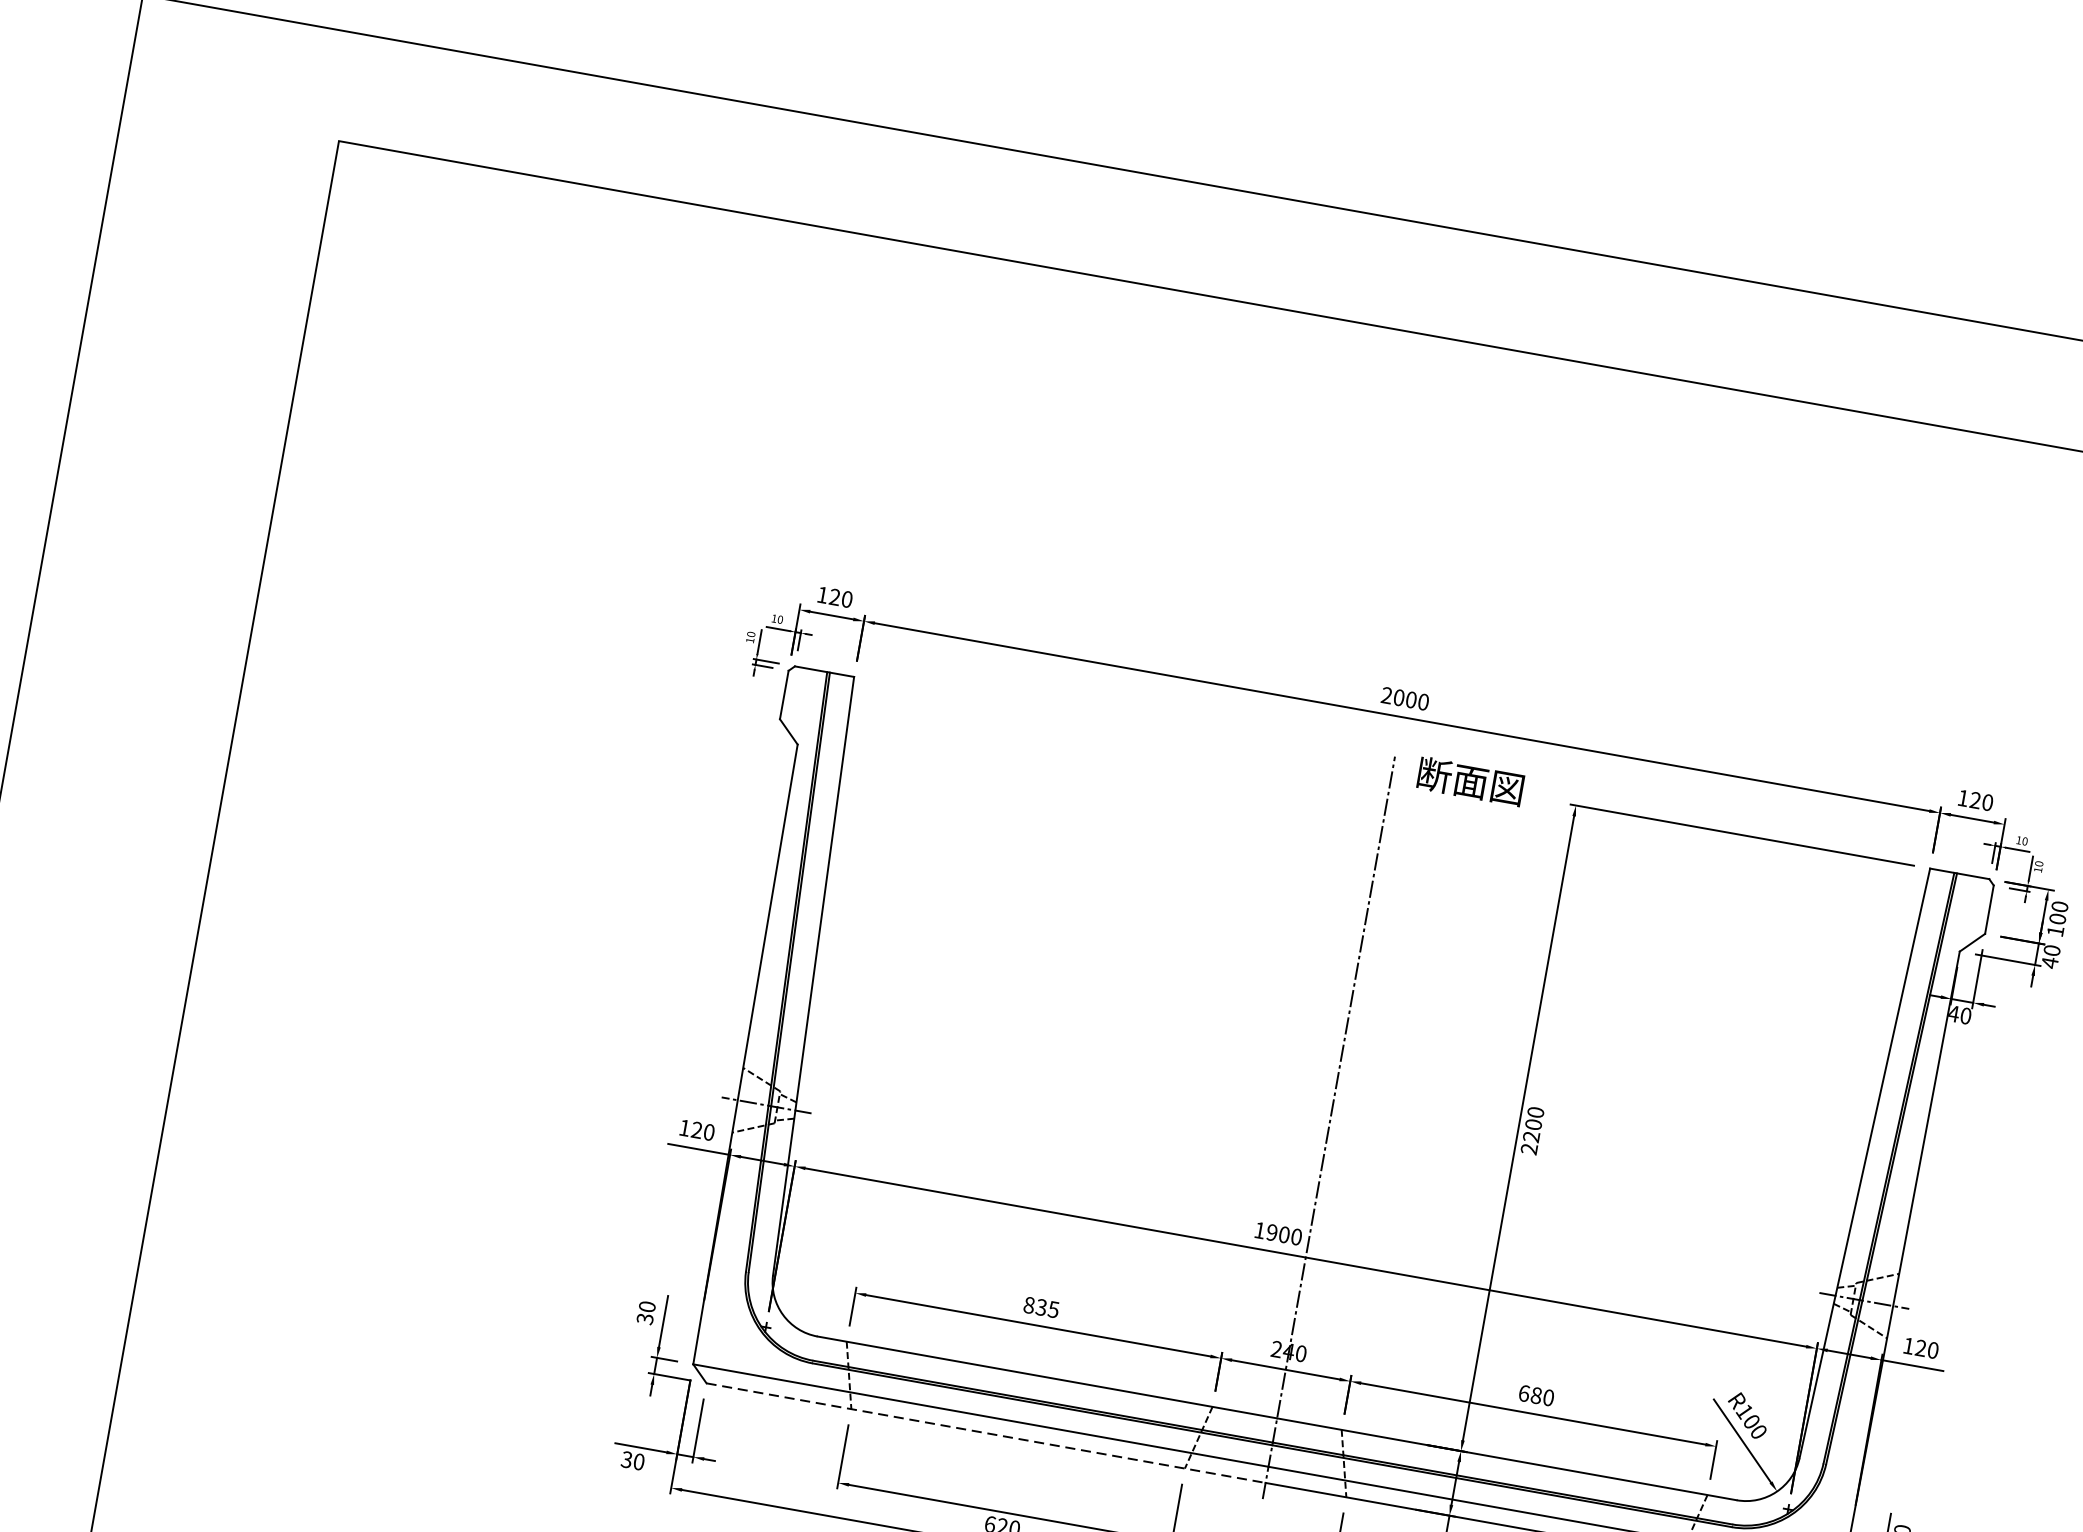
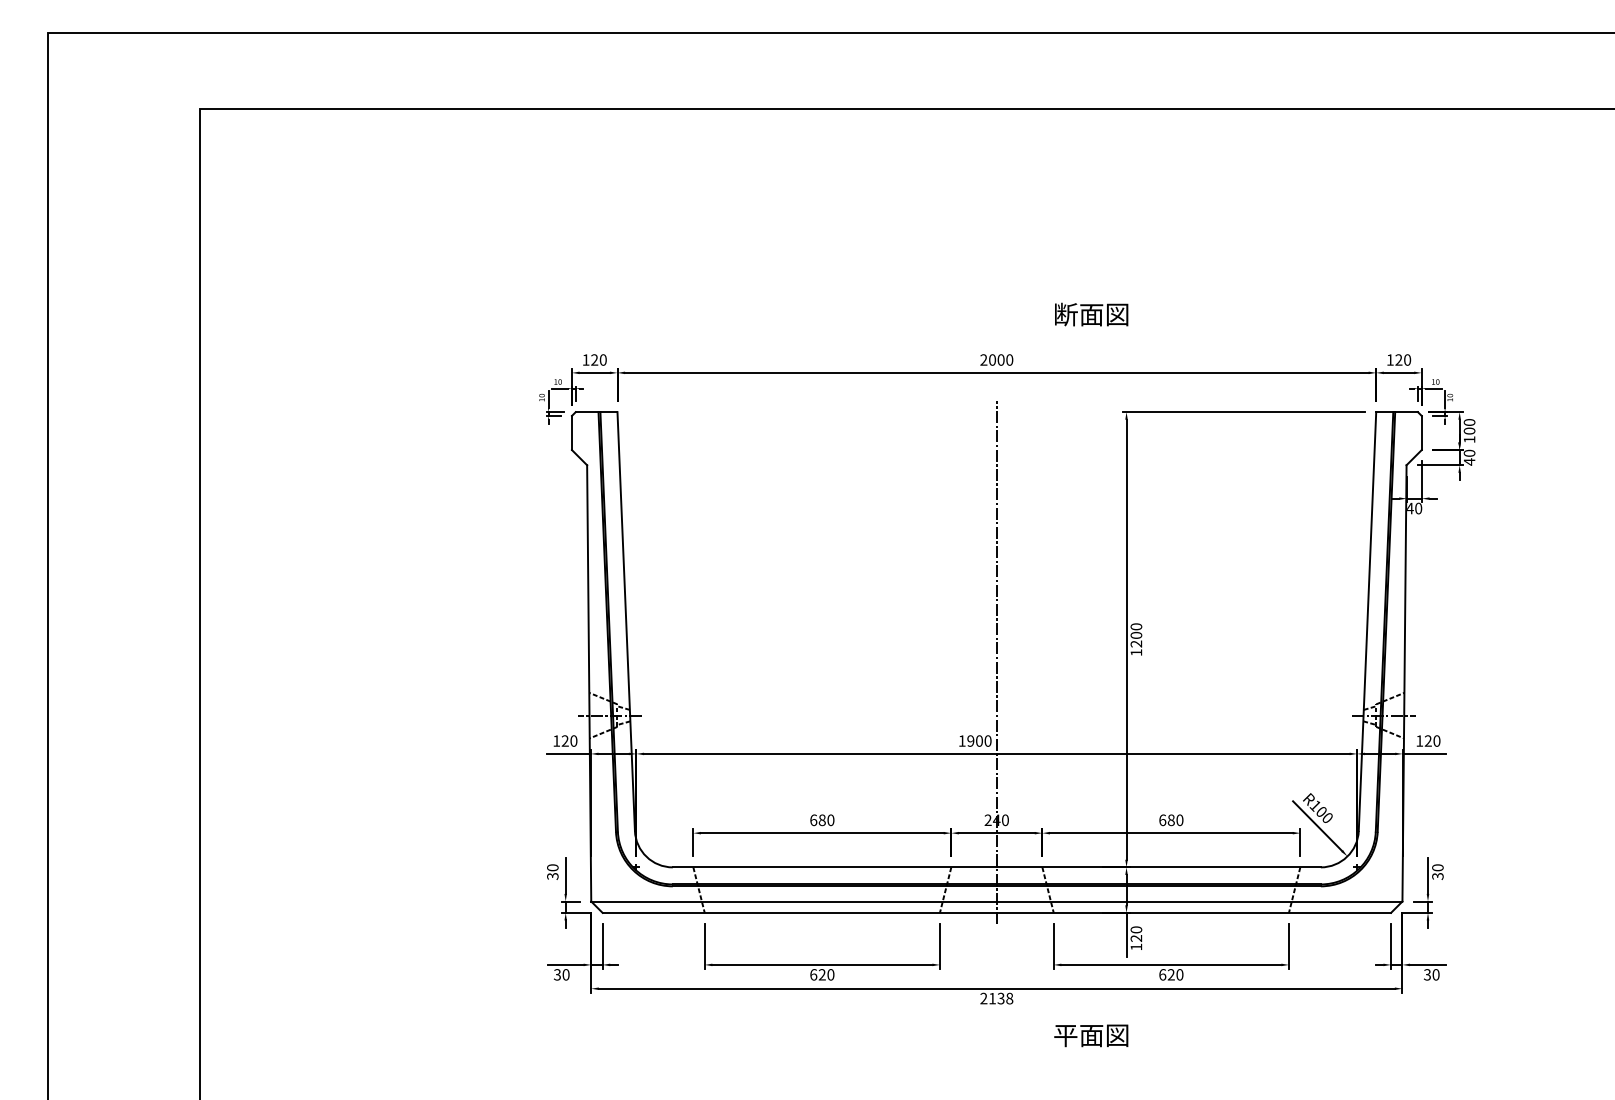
text: (1470, 781) -> (1091, 314), moved
text: (1528, 1148) -> (1135, 652), 2200 -> 1200
text: (1041, 1306) -> (822, 819), 835 -> 680
line: (987, 1432) -> (800, 912), dashed -> solid

